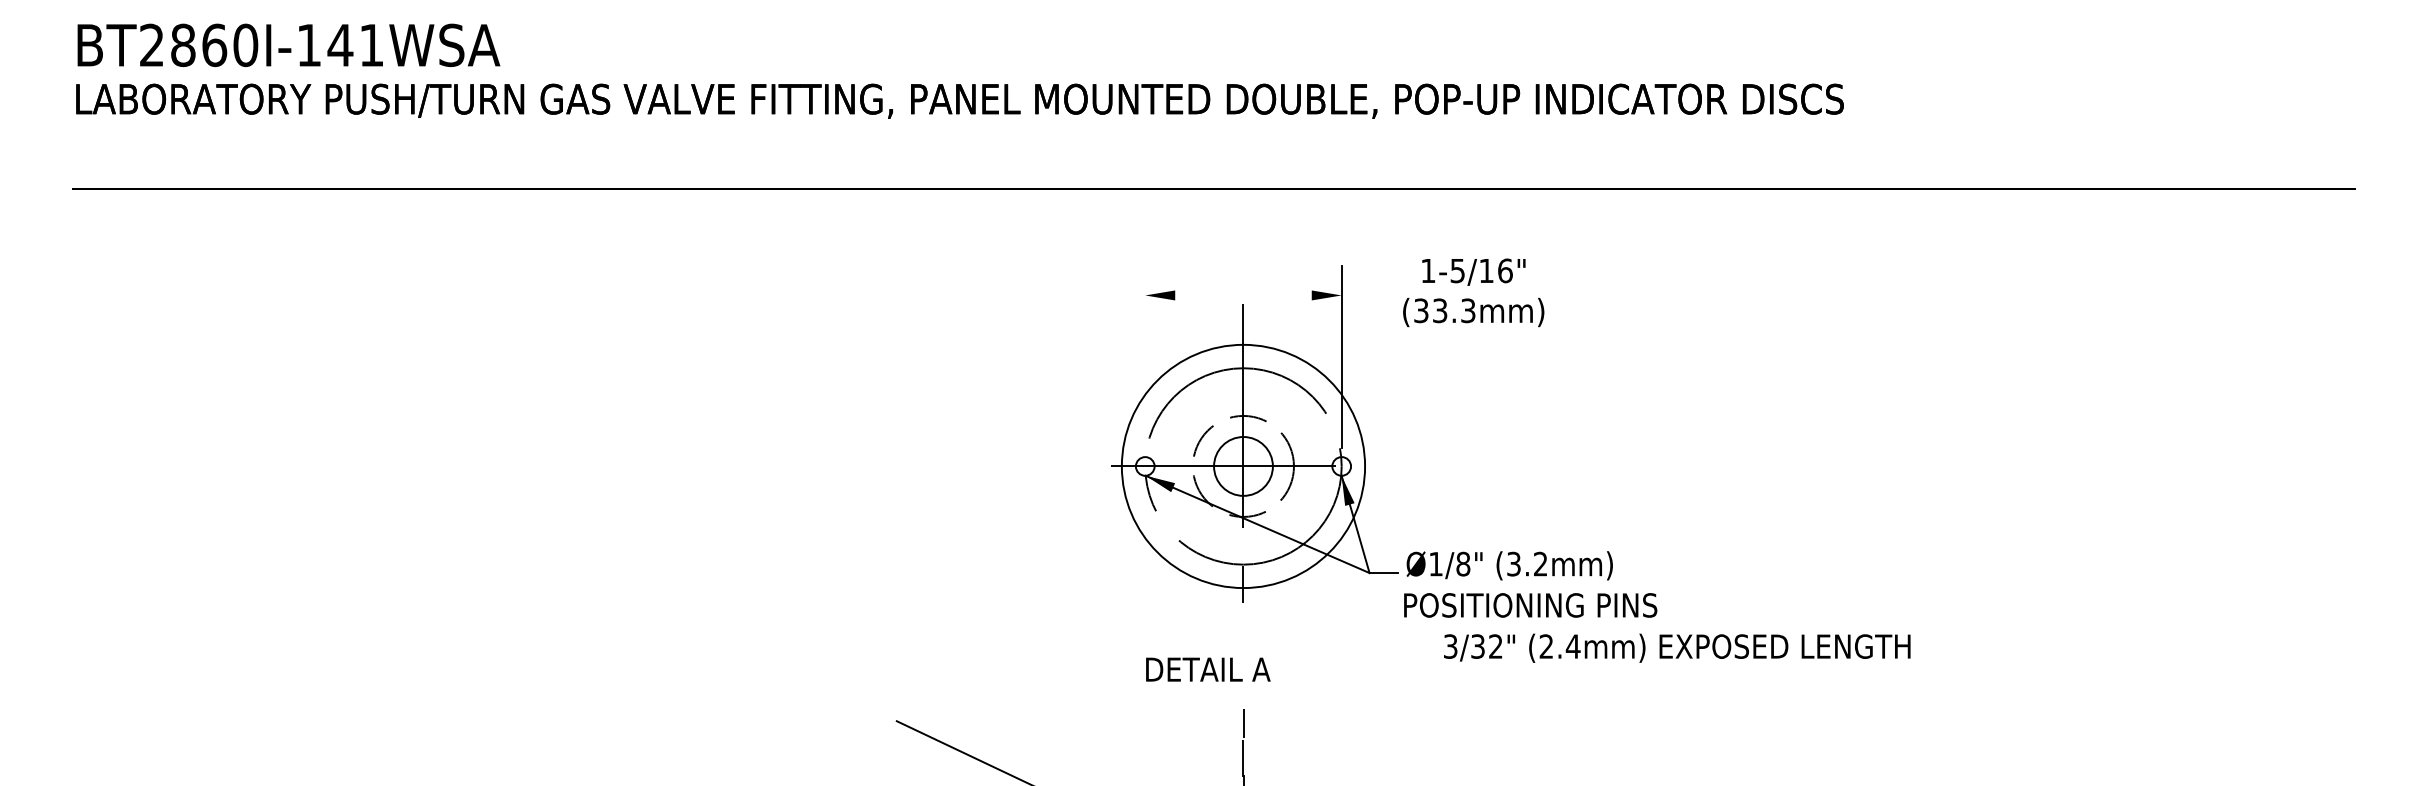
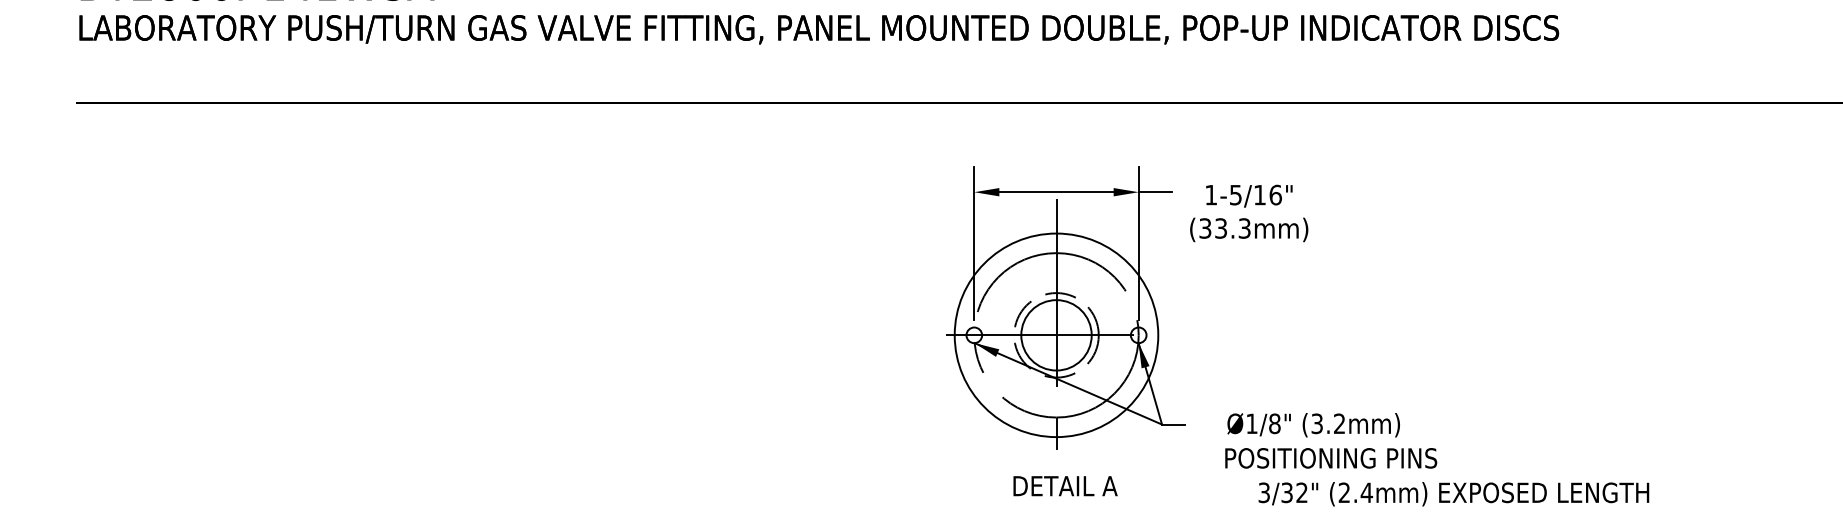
text: (1473, 292) -> (1249, 213), moved
line: (1243, 295) -> (1056, 192), added
line: (1360, 295) -> (1154, 192), added
line: (1145, 356) -> (974, 243), added
circle: (1243, 466) -> (1056, 335), size x1.43
text: (1657, 606) -> (1437, 459), moved
text: (1208, 669) -> (1065, 486), moved

